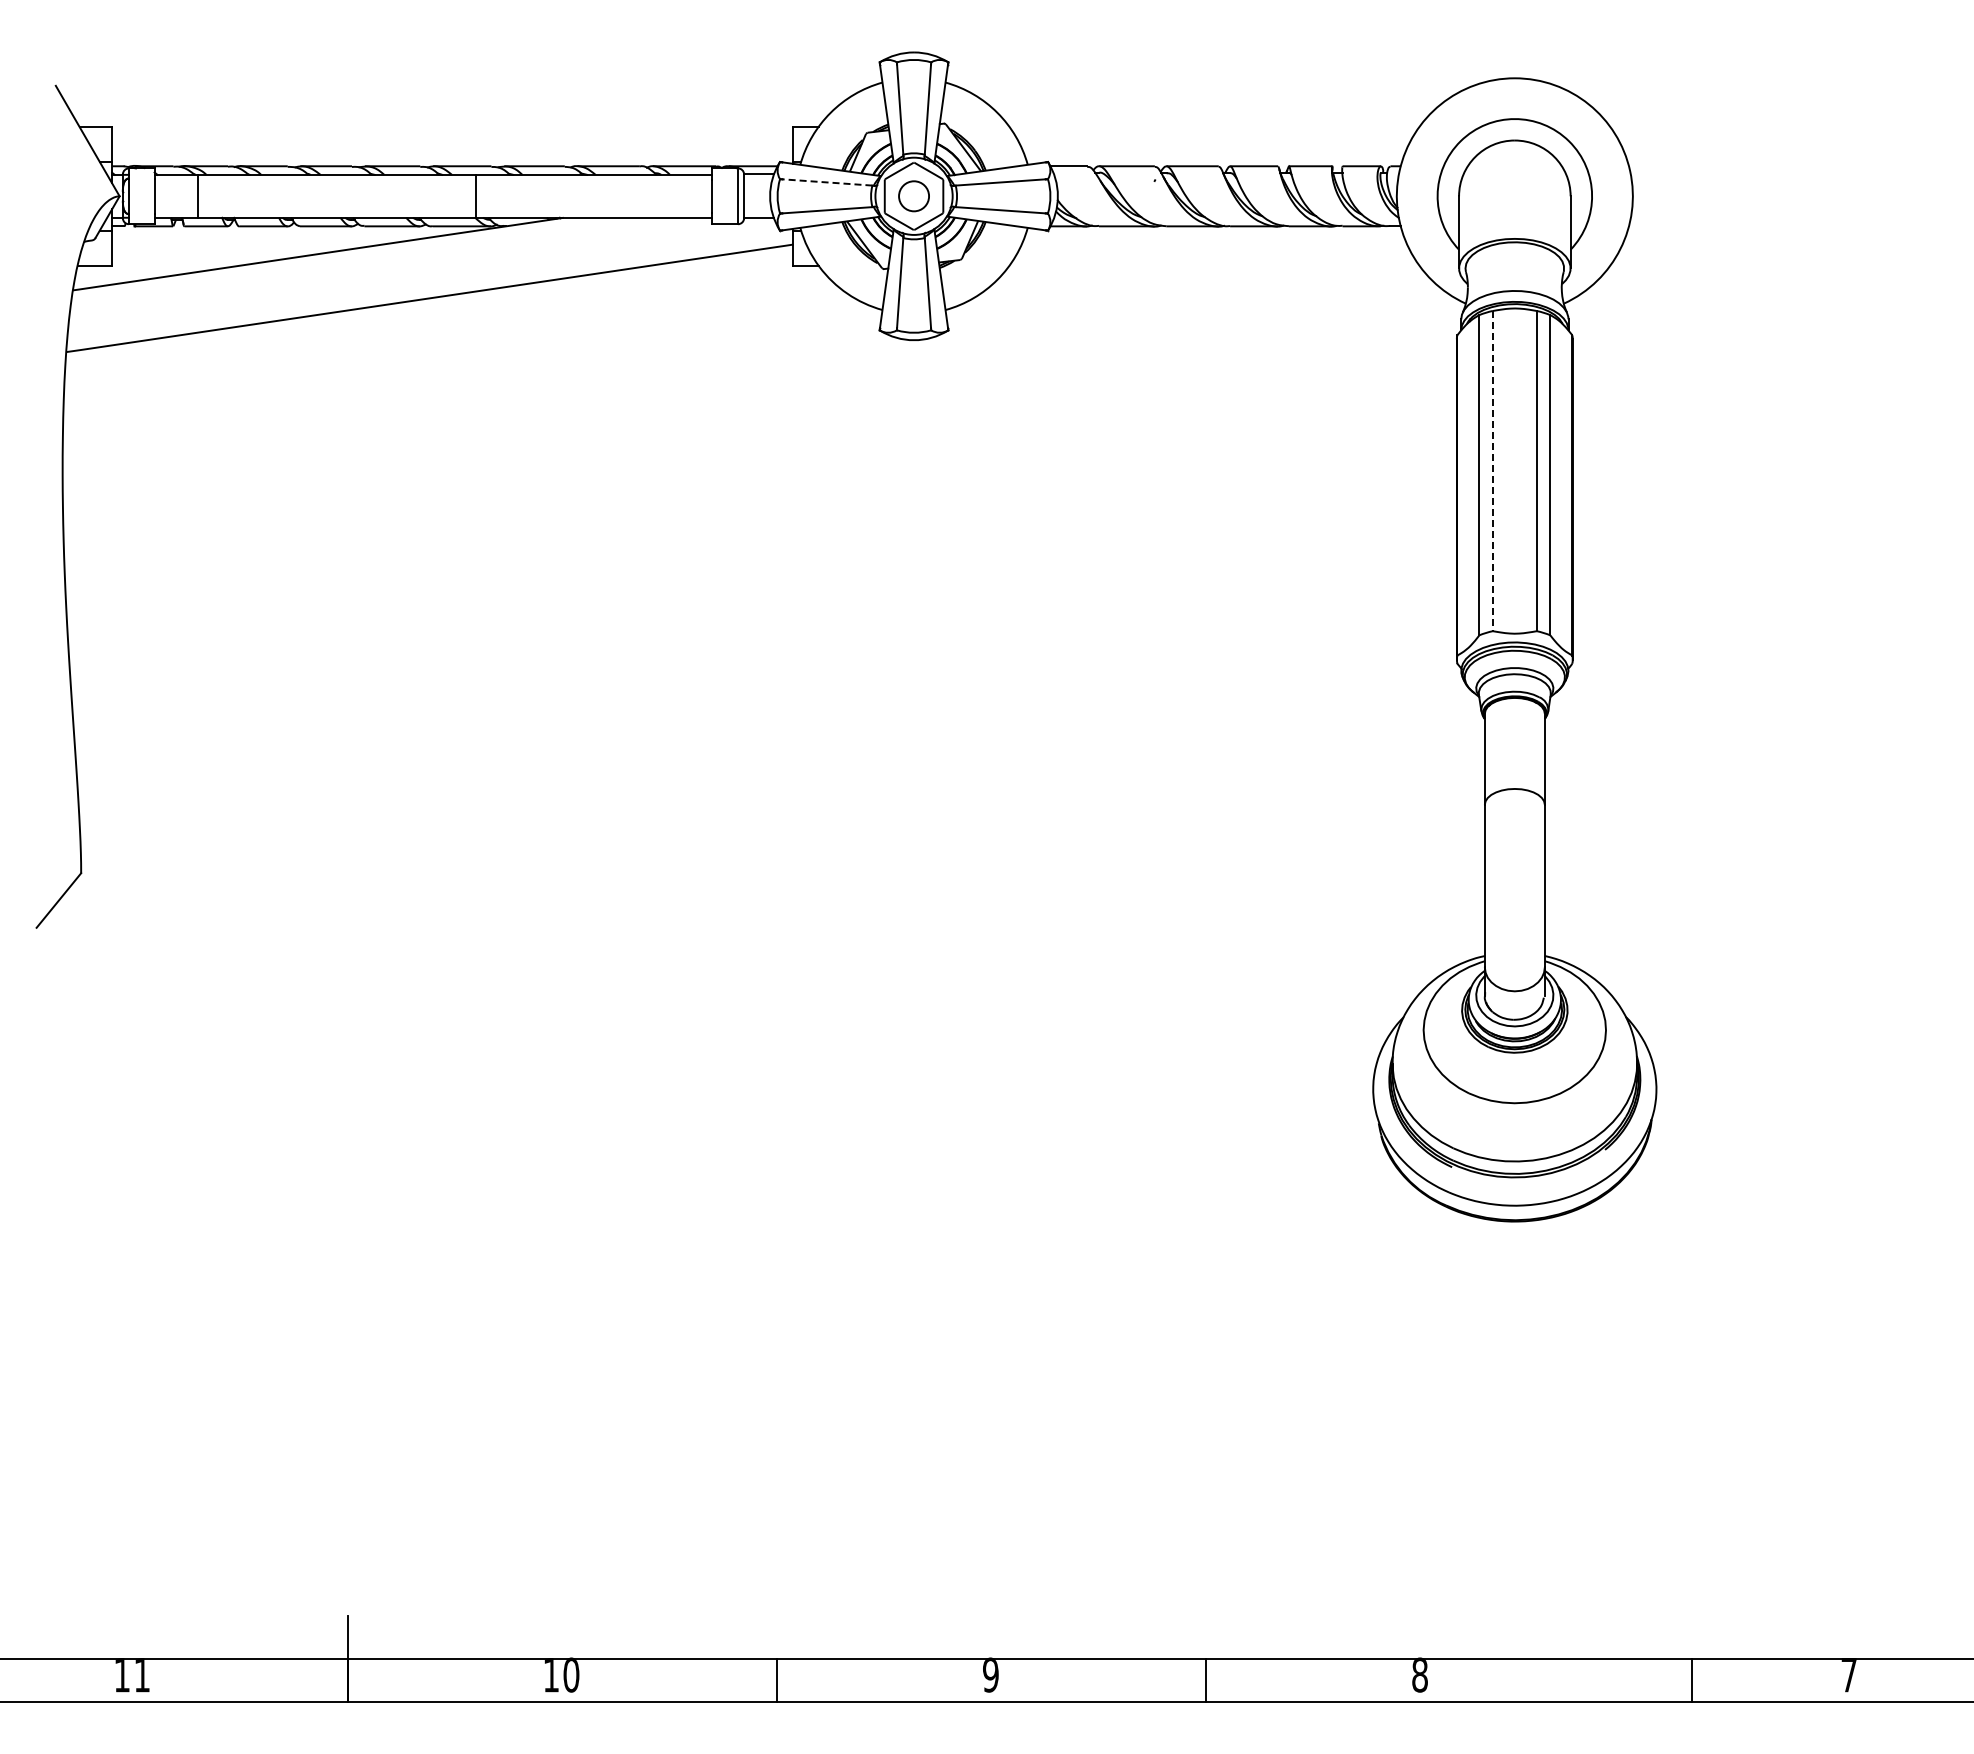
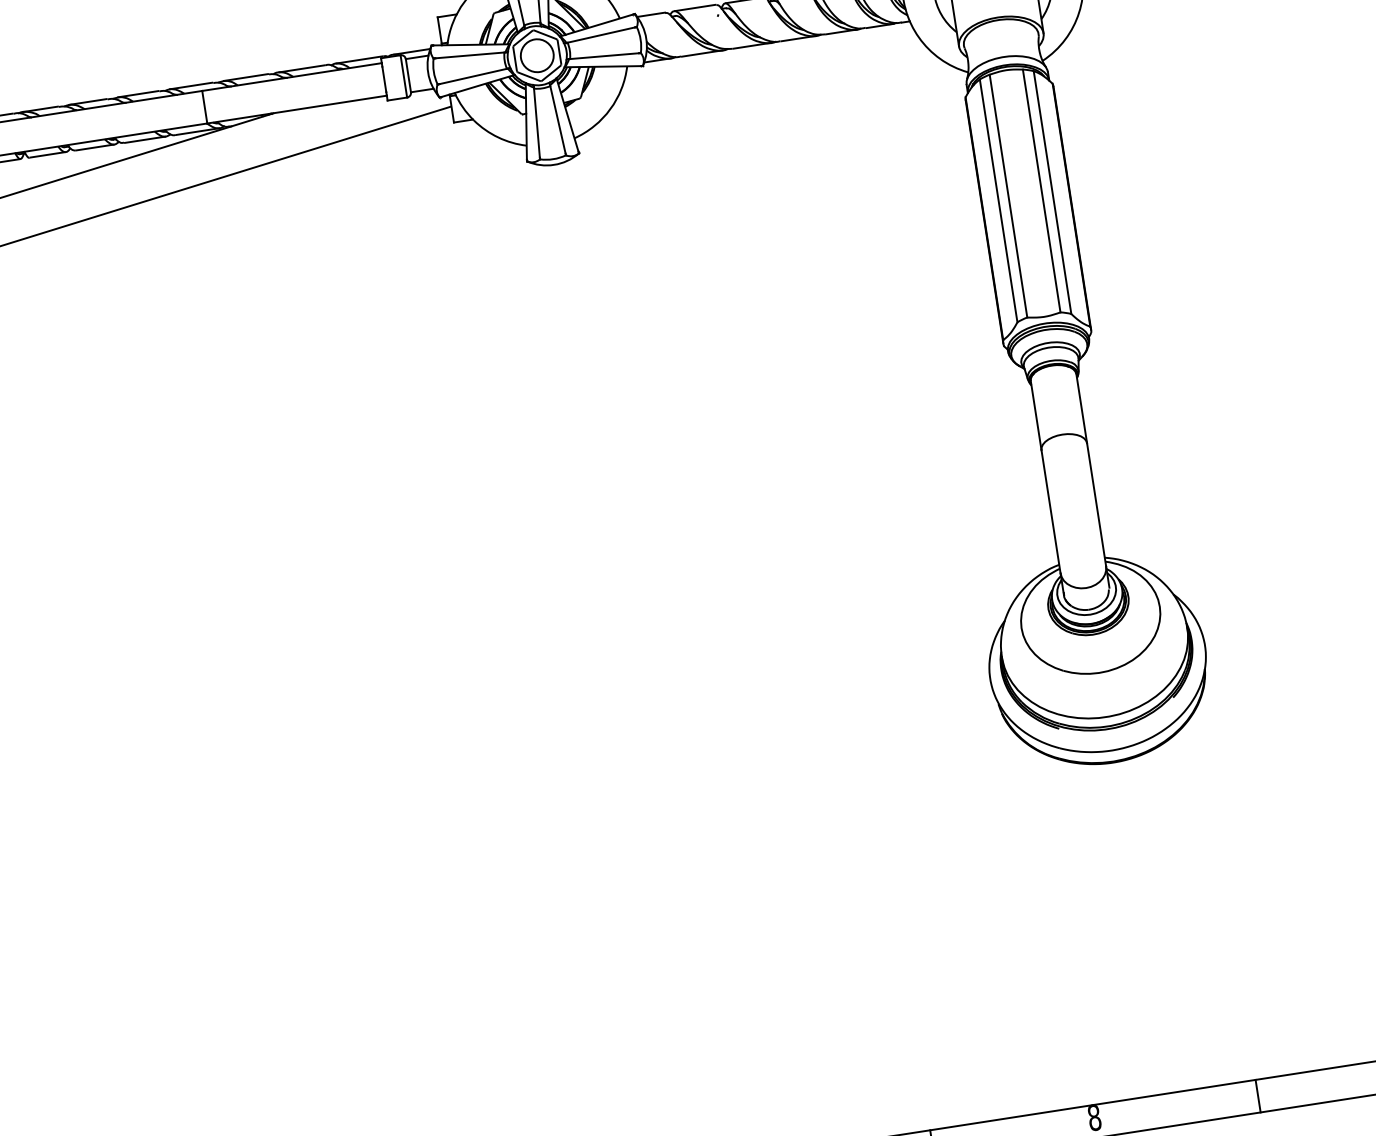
line: (826, 182) -> (469, 55), dashed -> solid
circle: (913, 195) -> (536, 55), size x1.43
line: (1492, 471) -> (1008, 196), dashed -> solid
line: (1692, 1679) -> (1258, 1095), moved

